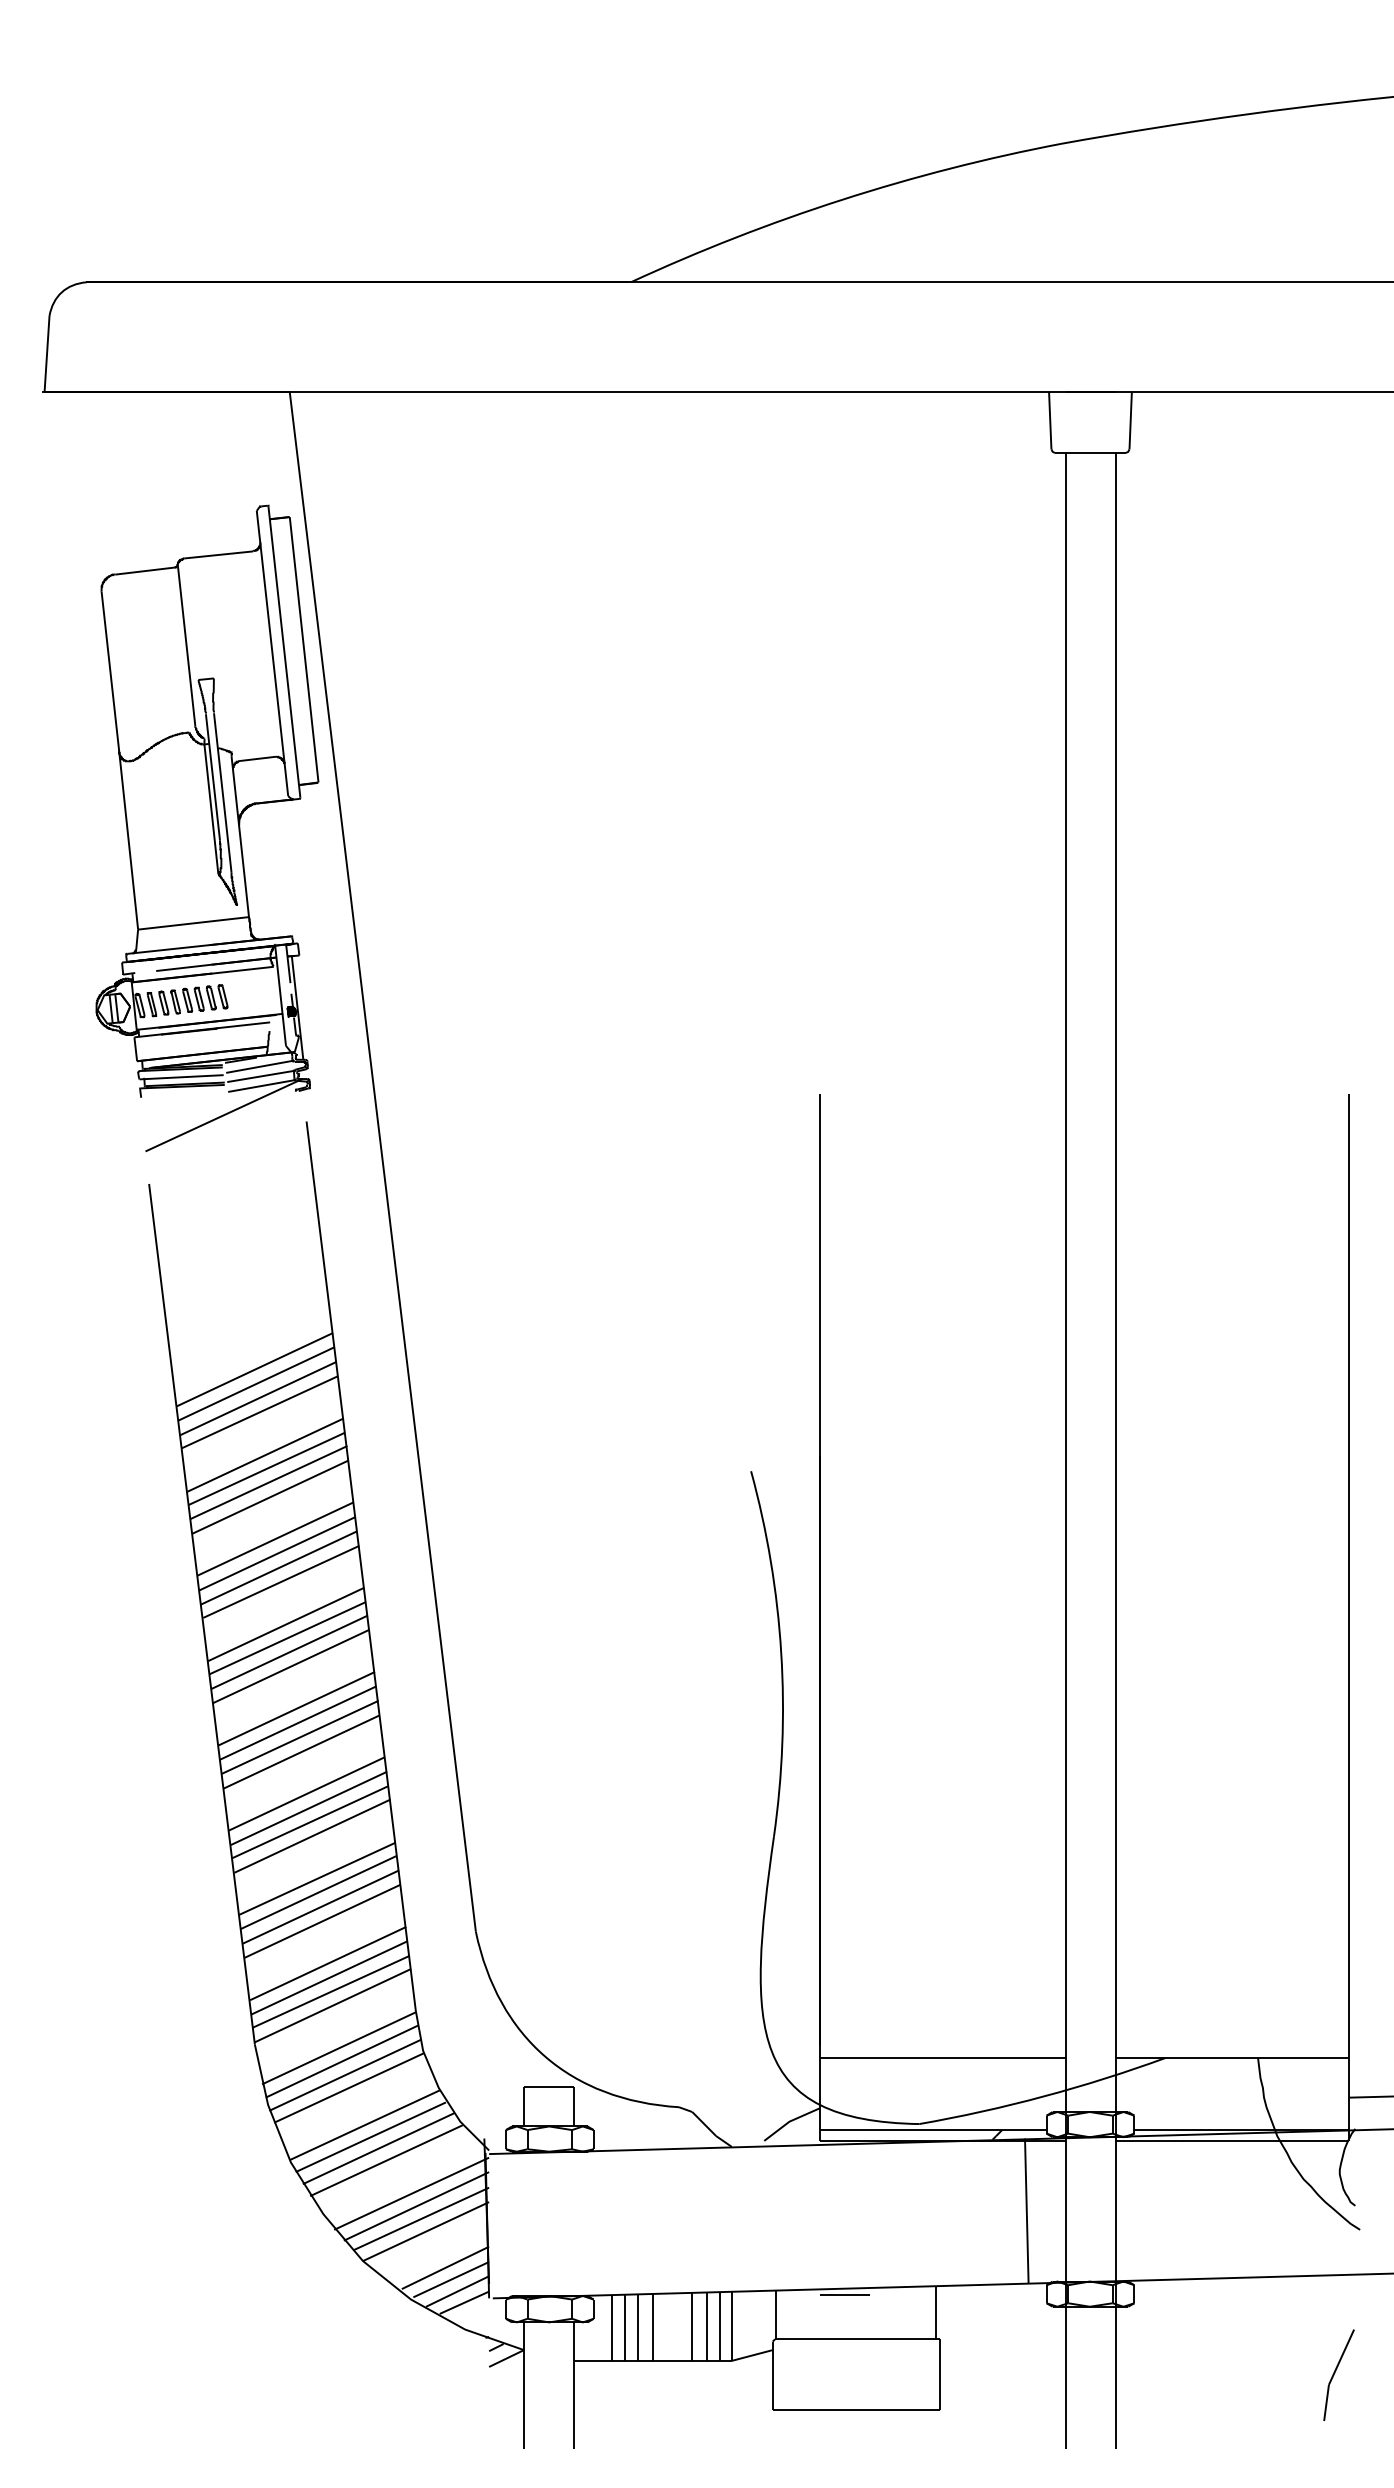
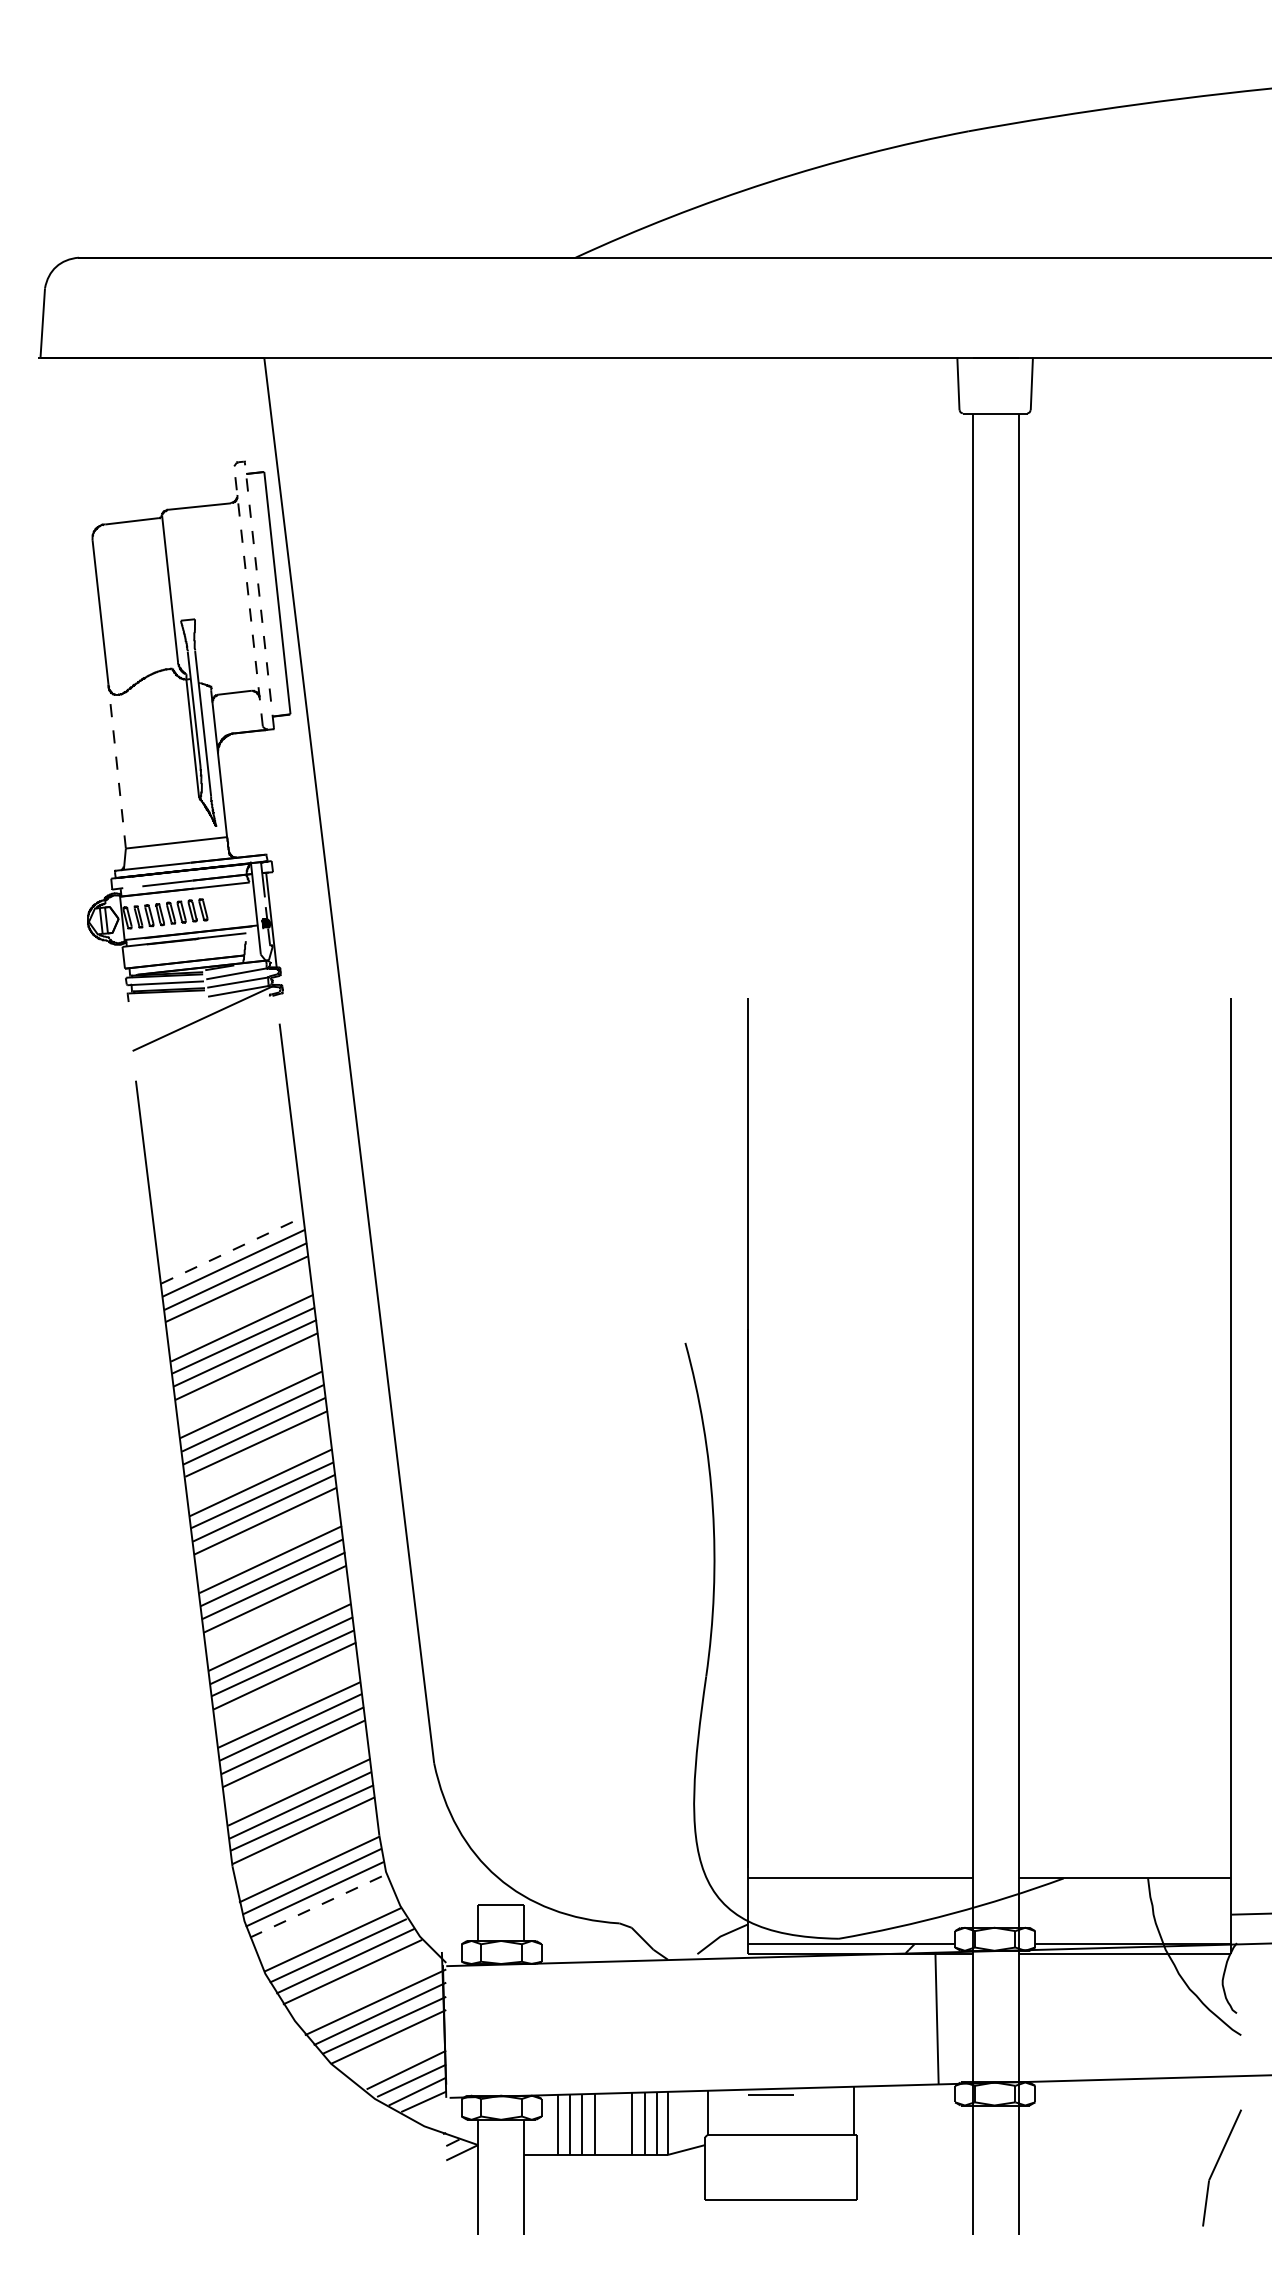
line: (284, 652) -> (259, 595), solid -> dashed
line: (272, 653) -> (248, 596), solid -> dashed
line: (128, 839) -> (117, 766), solid -> dashed
line: (254, 1369) -> (232, 1250), solid -> dashed
line: (349, 2087) -> (318, 1905), solid -> dashed
part: (1338, 2374) -> (1221, 2167), size x1.4

